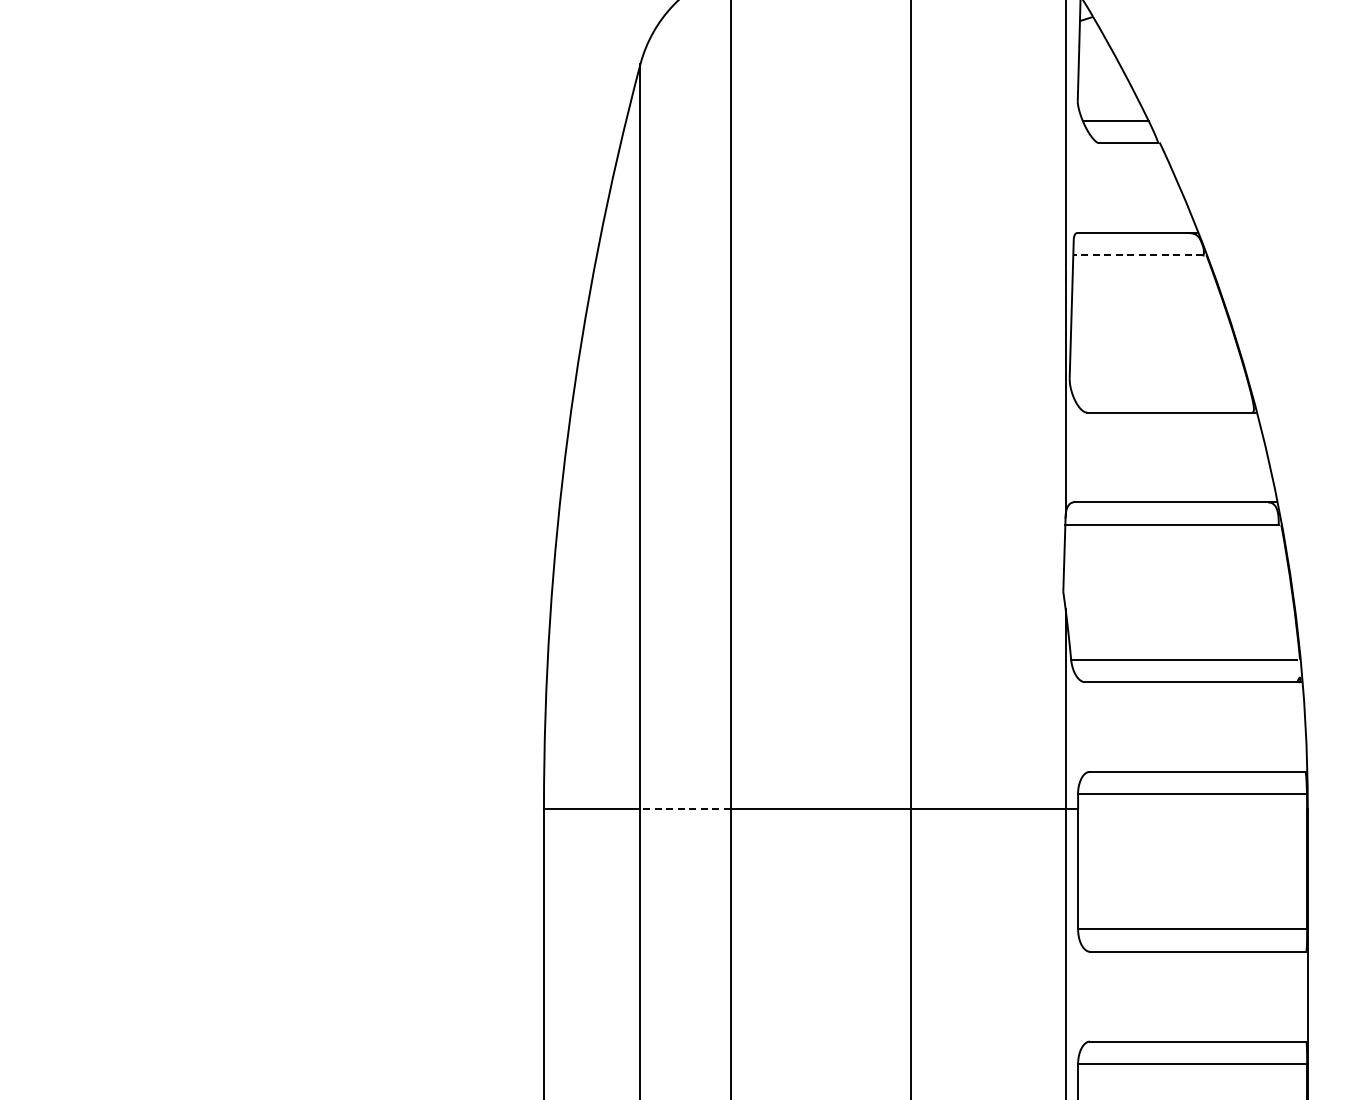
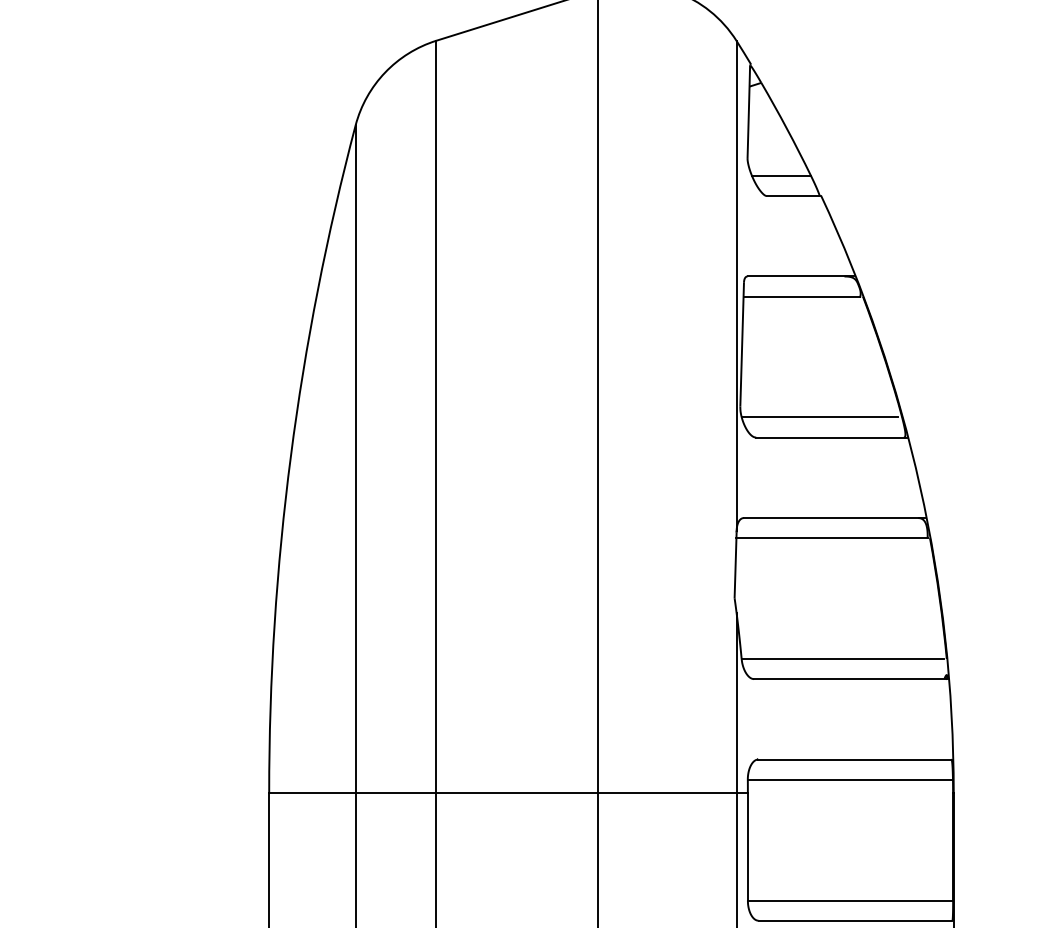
line: (1137, 255) -> (801, 296), dashed -> solid
line: (1158, 390) -> (819, 417), added
line: (685, 808) -> (396, 792), dashed -> solid

